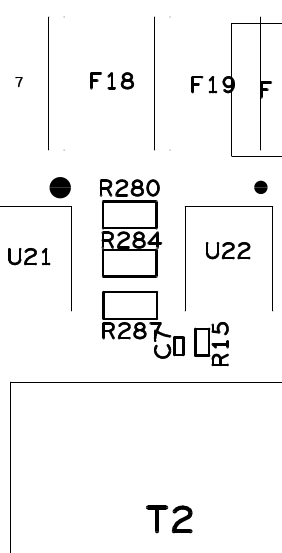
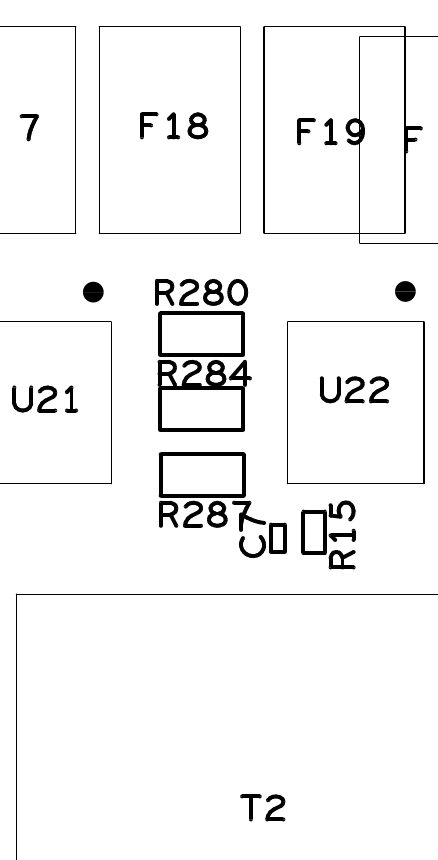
part: (18, 81) -> (28, 126), size x1.67
part: (59, 187) -> (92, 291), size x0.62
part: (168, 519) -> (261, 807), size x0.62

